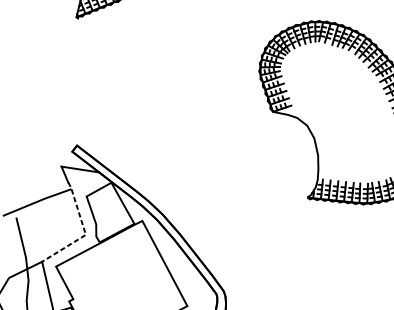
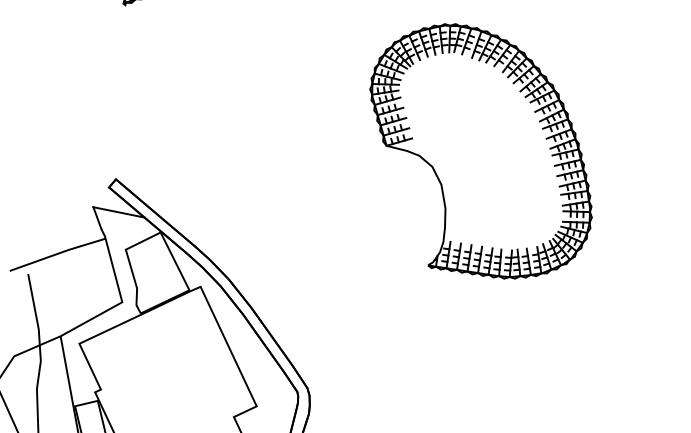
line: (85, 232) -> (121, 299), dashed -> solid

